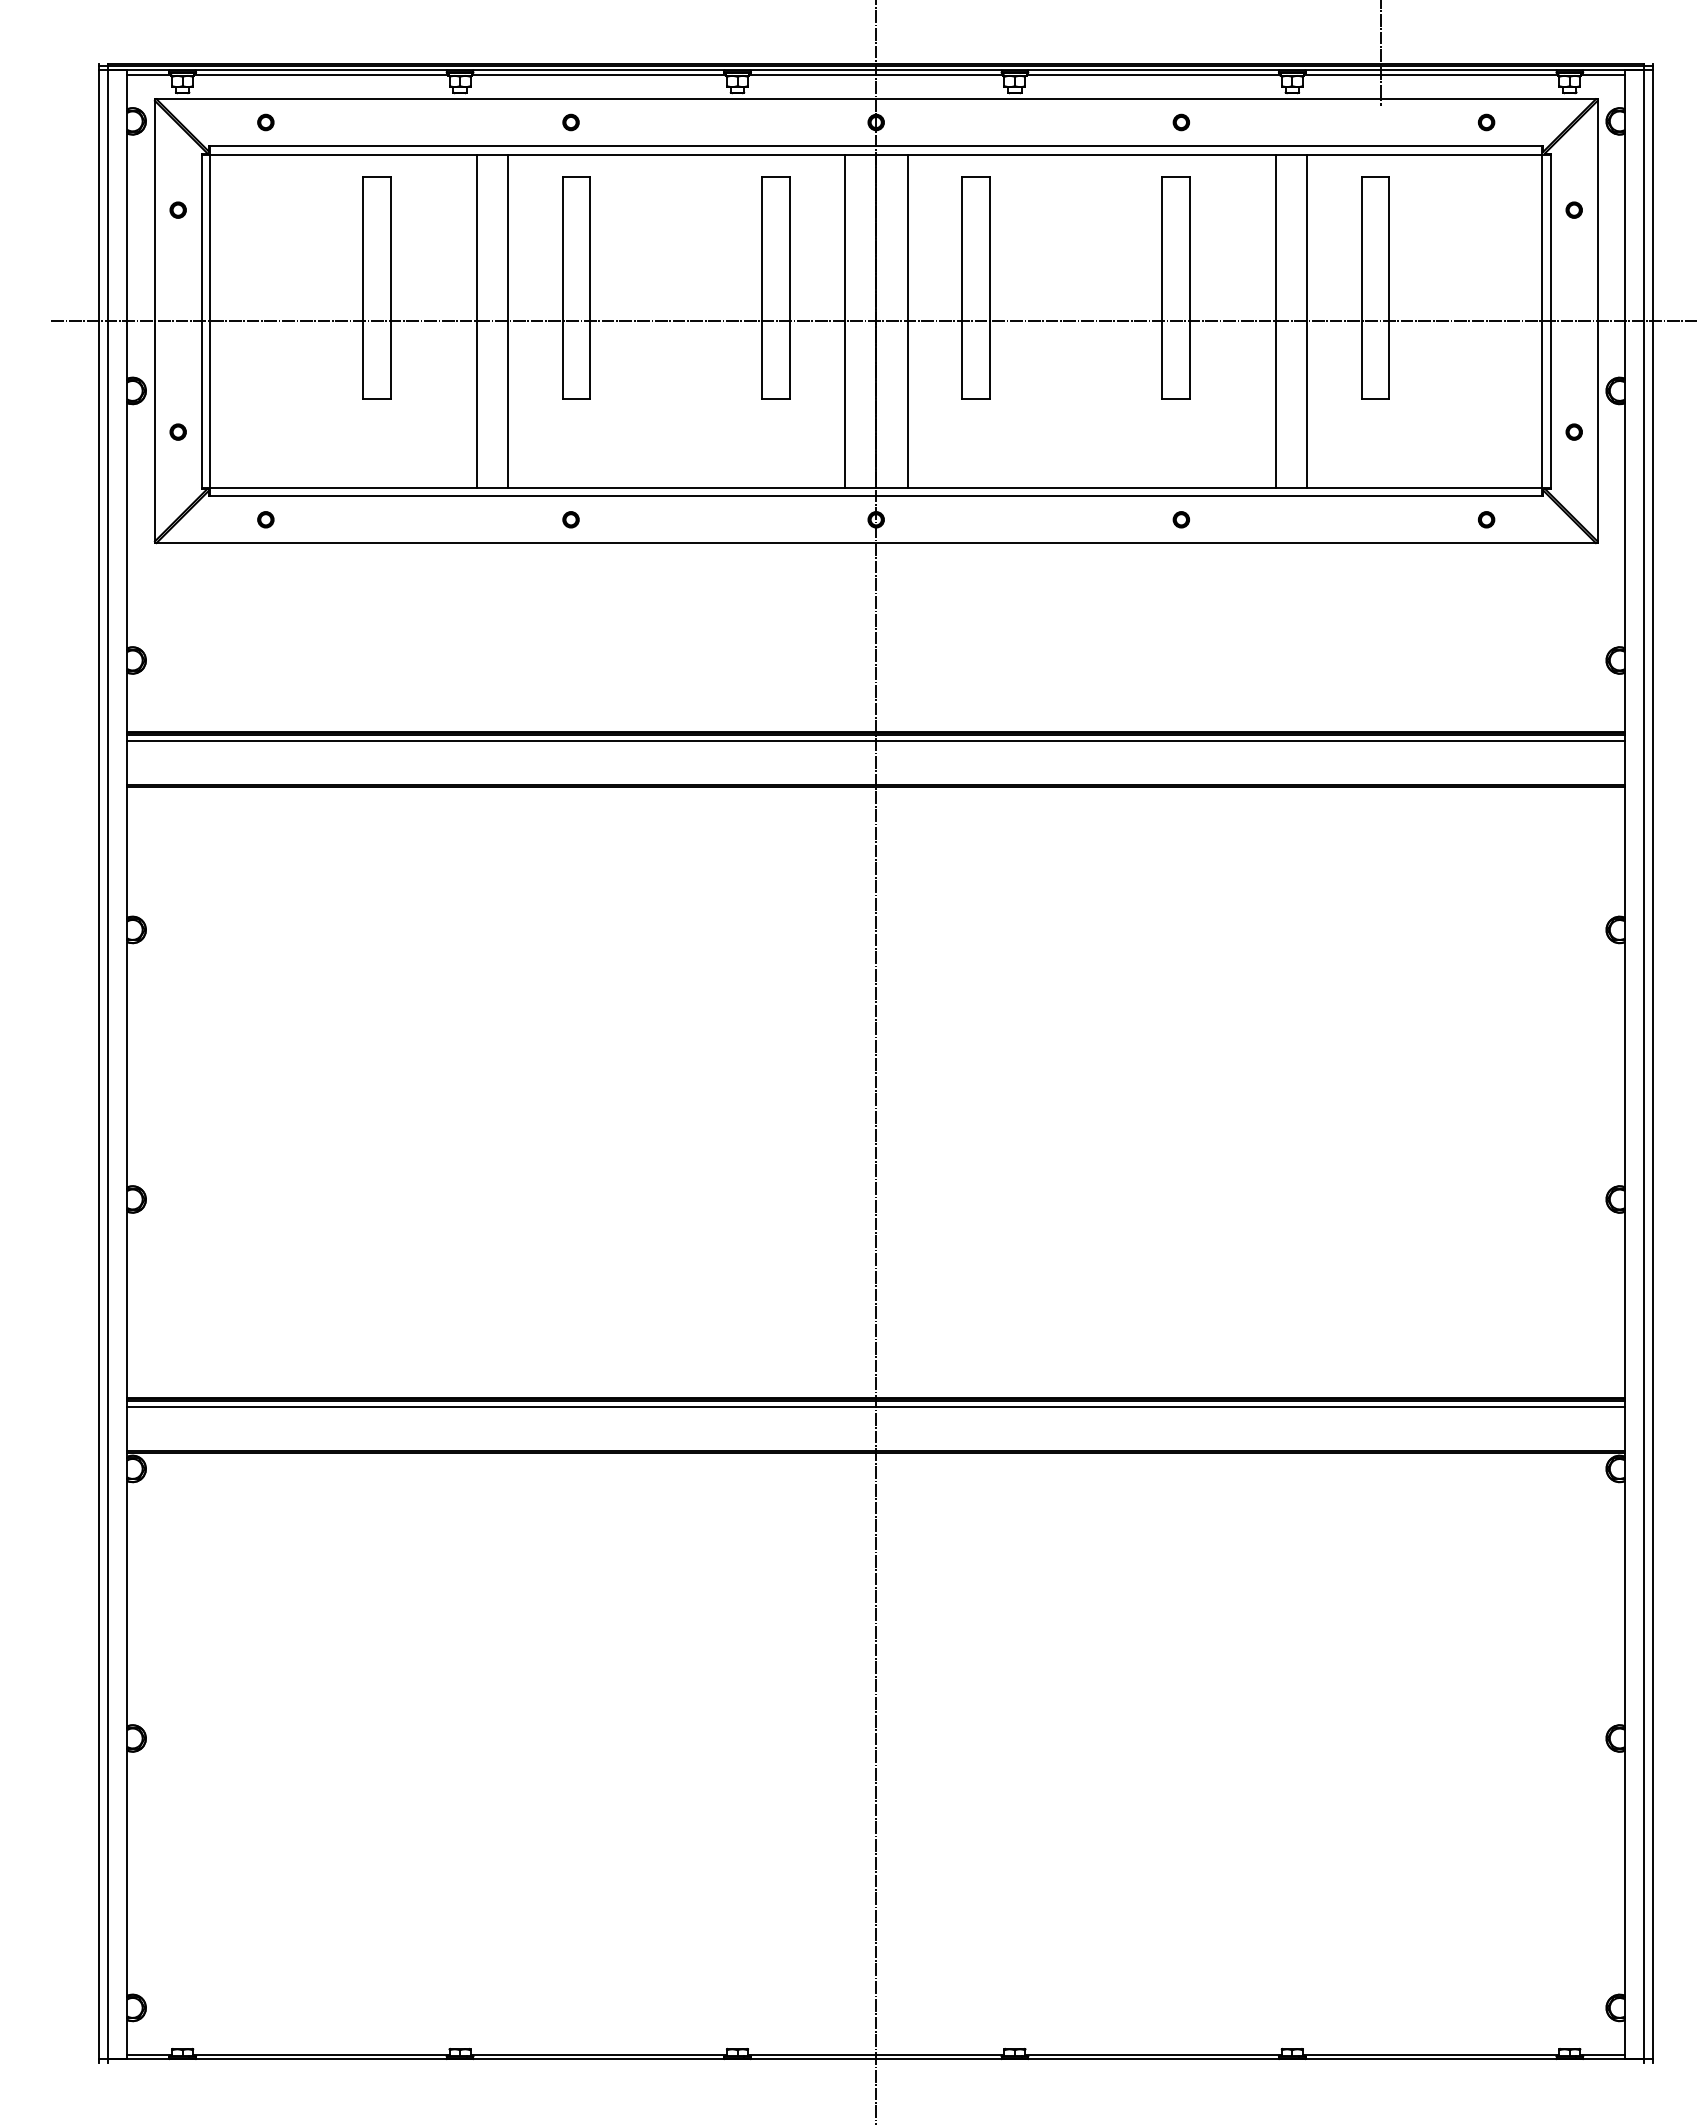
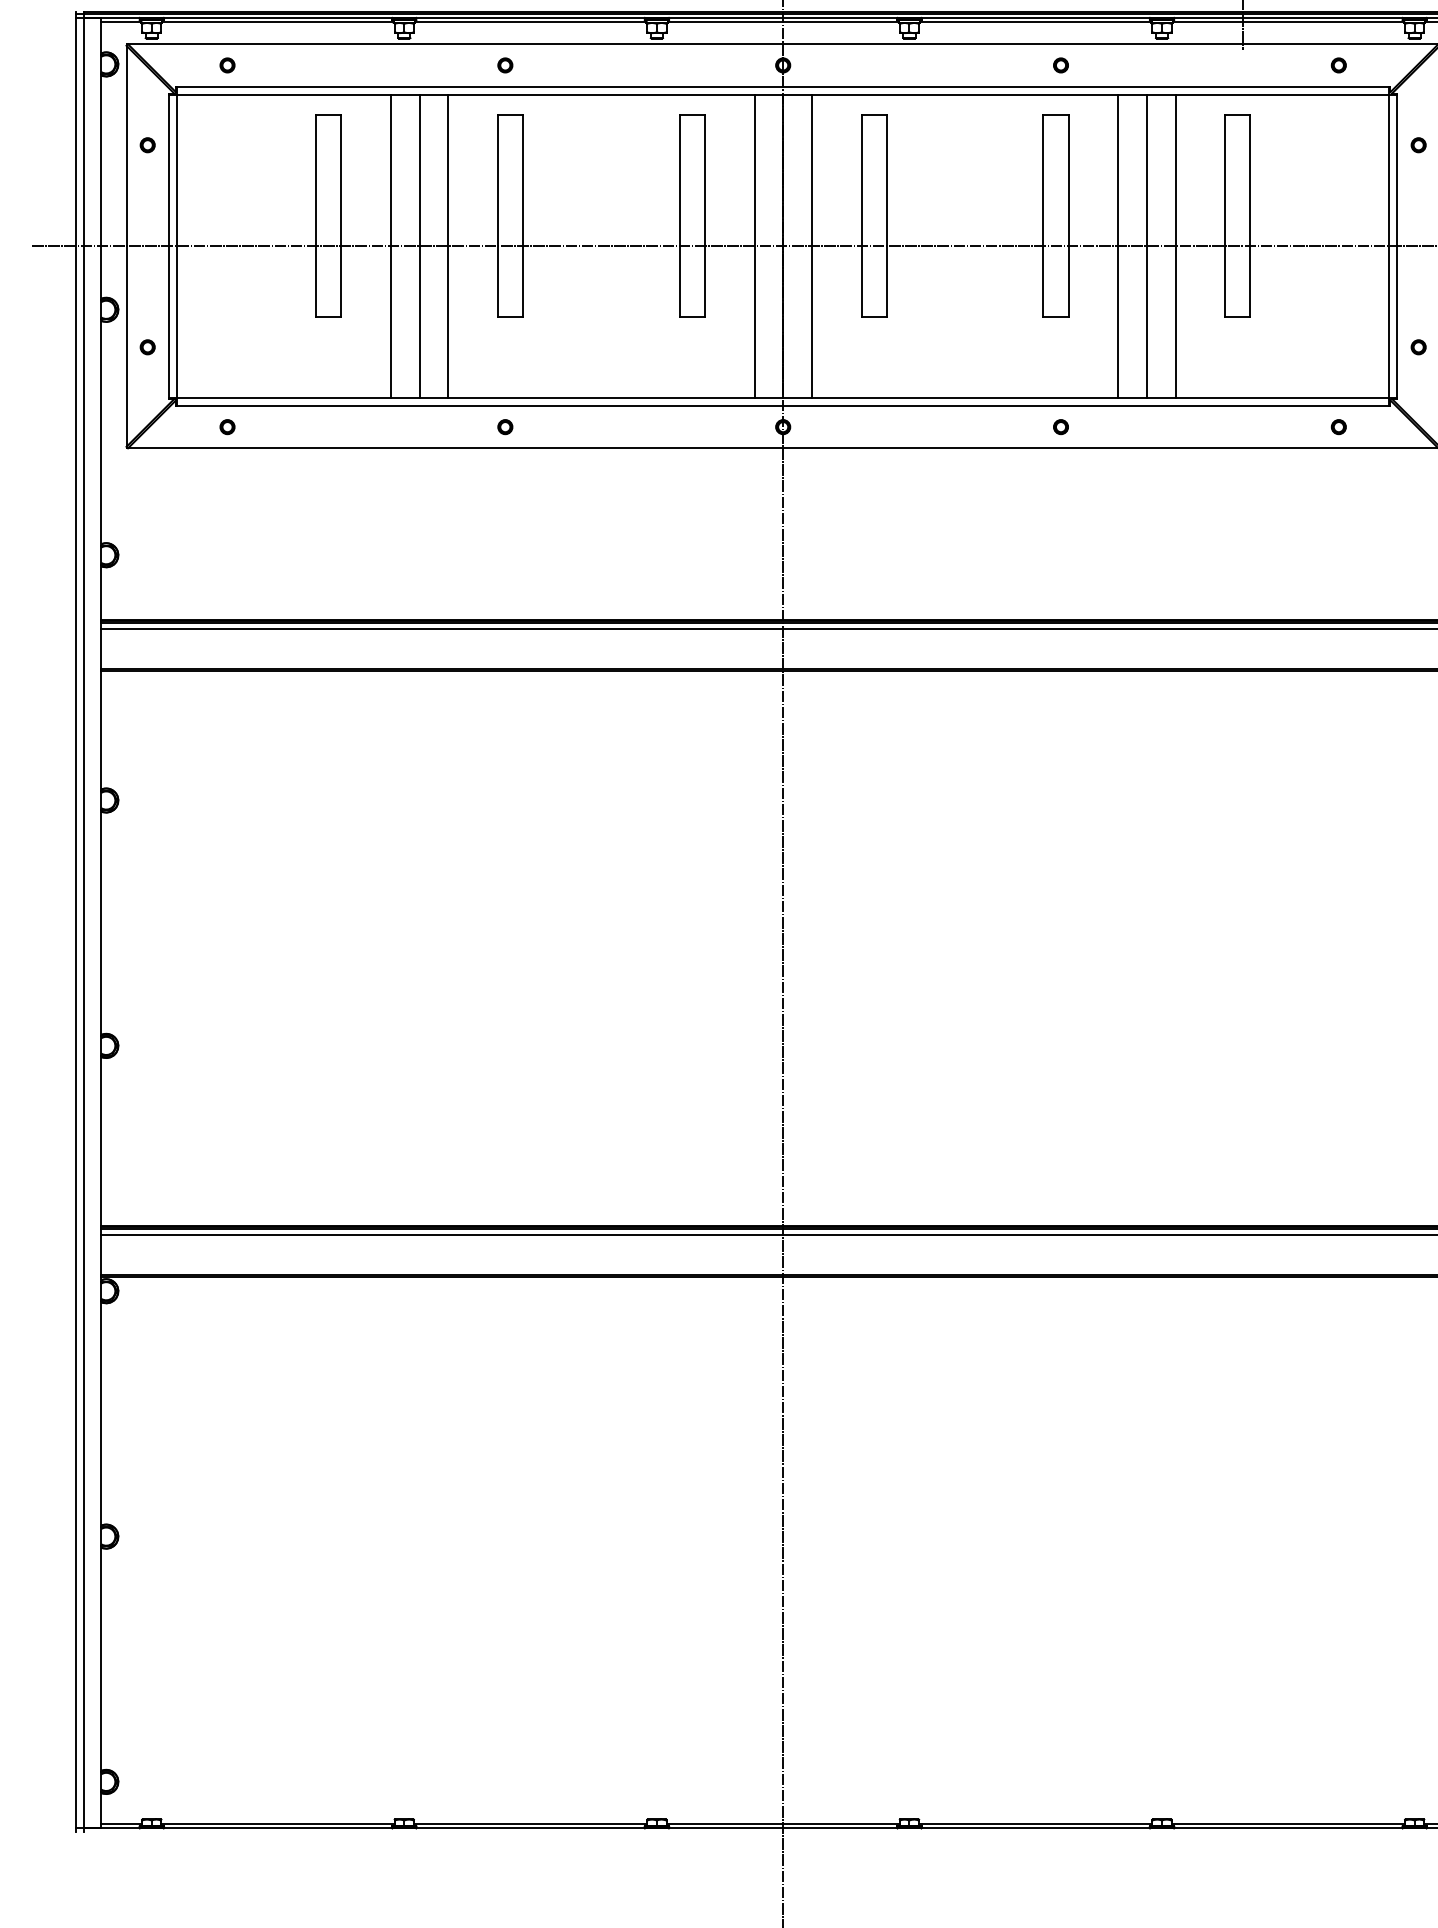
line: (445, 320) -> (391, 245), added
line: (1244, 320) -> (1118, 245), added

